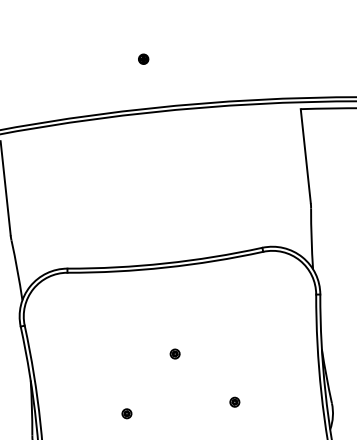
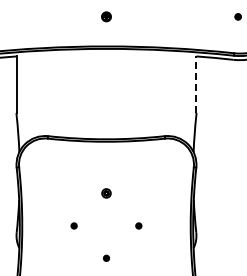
part: (143, 58) -> (106, 16), size x1.6
line: (305, 155) -> (196, 84), solid -> dashed
part: (175, 353) -> (106, 193), size x1.6

